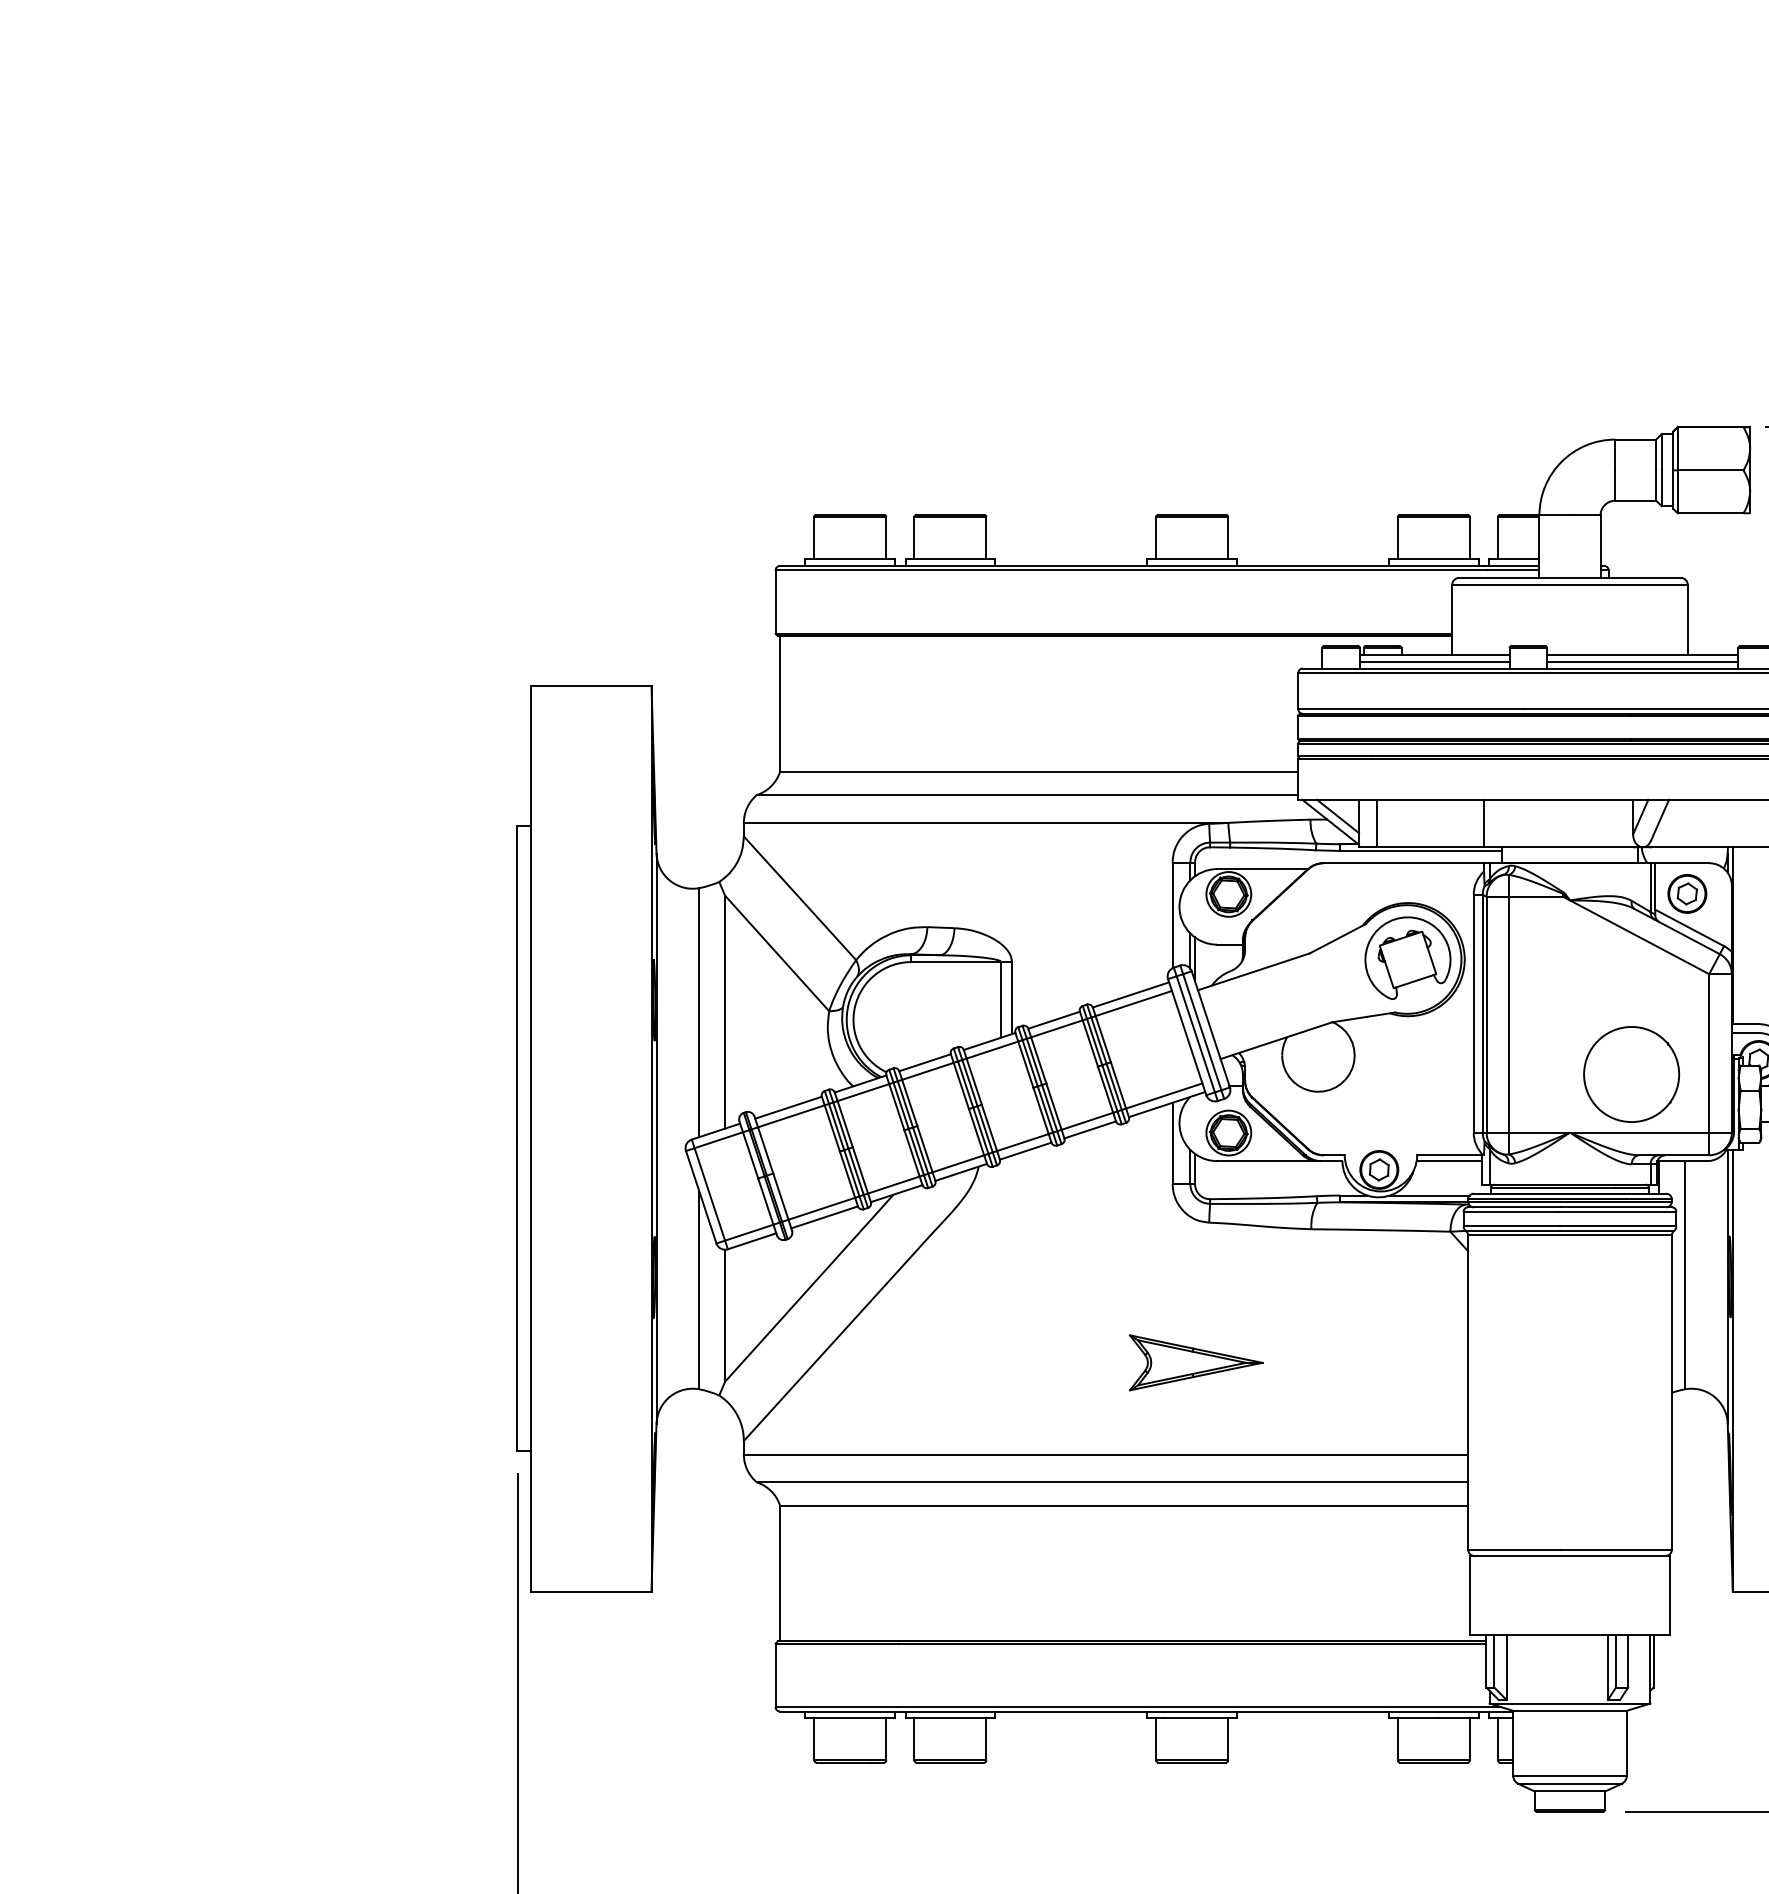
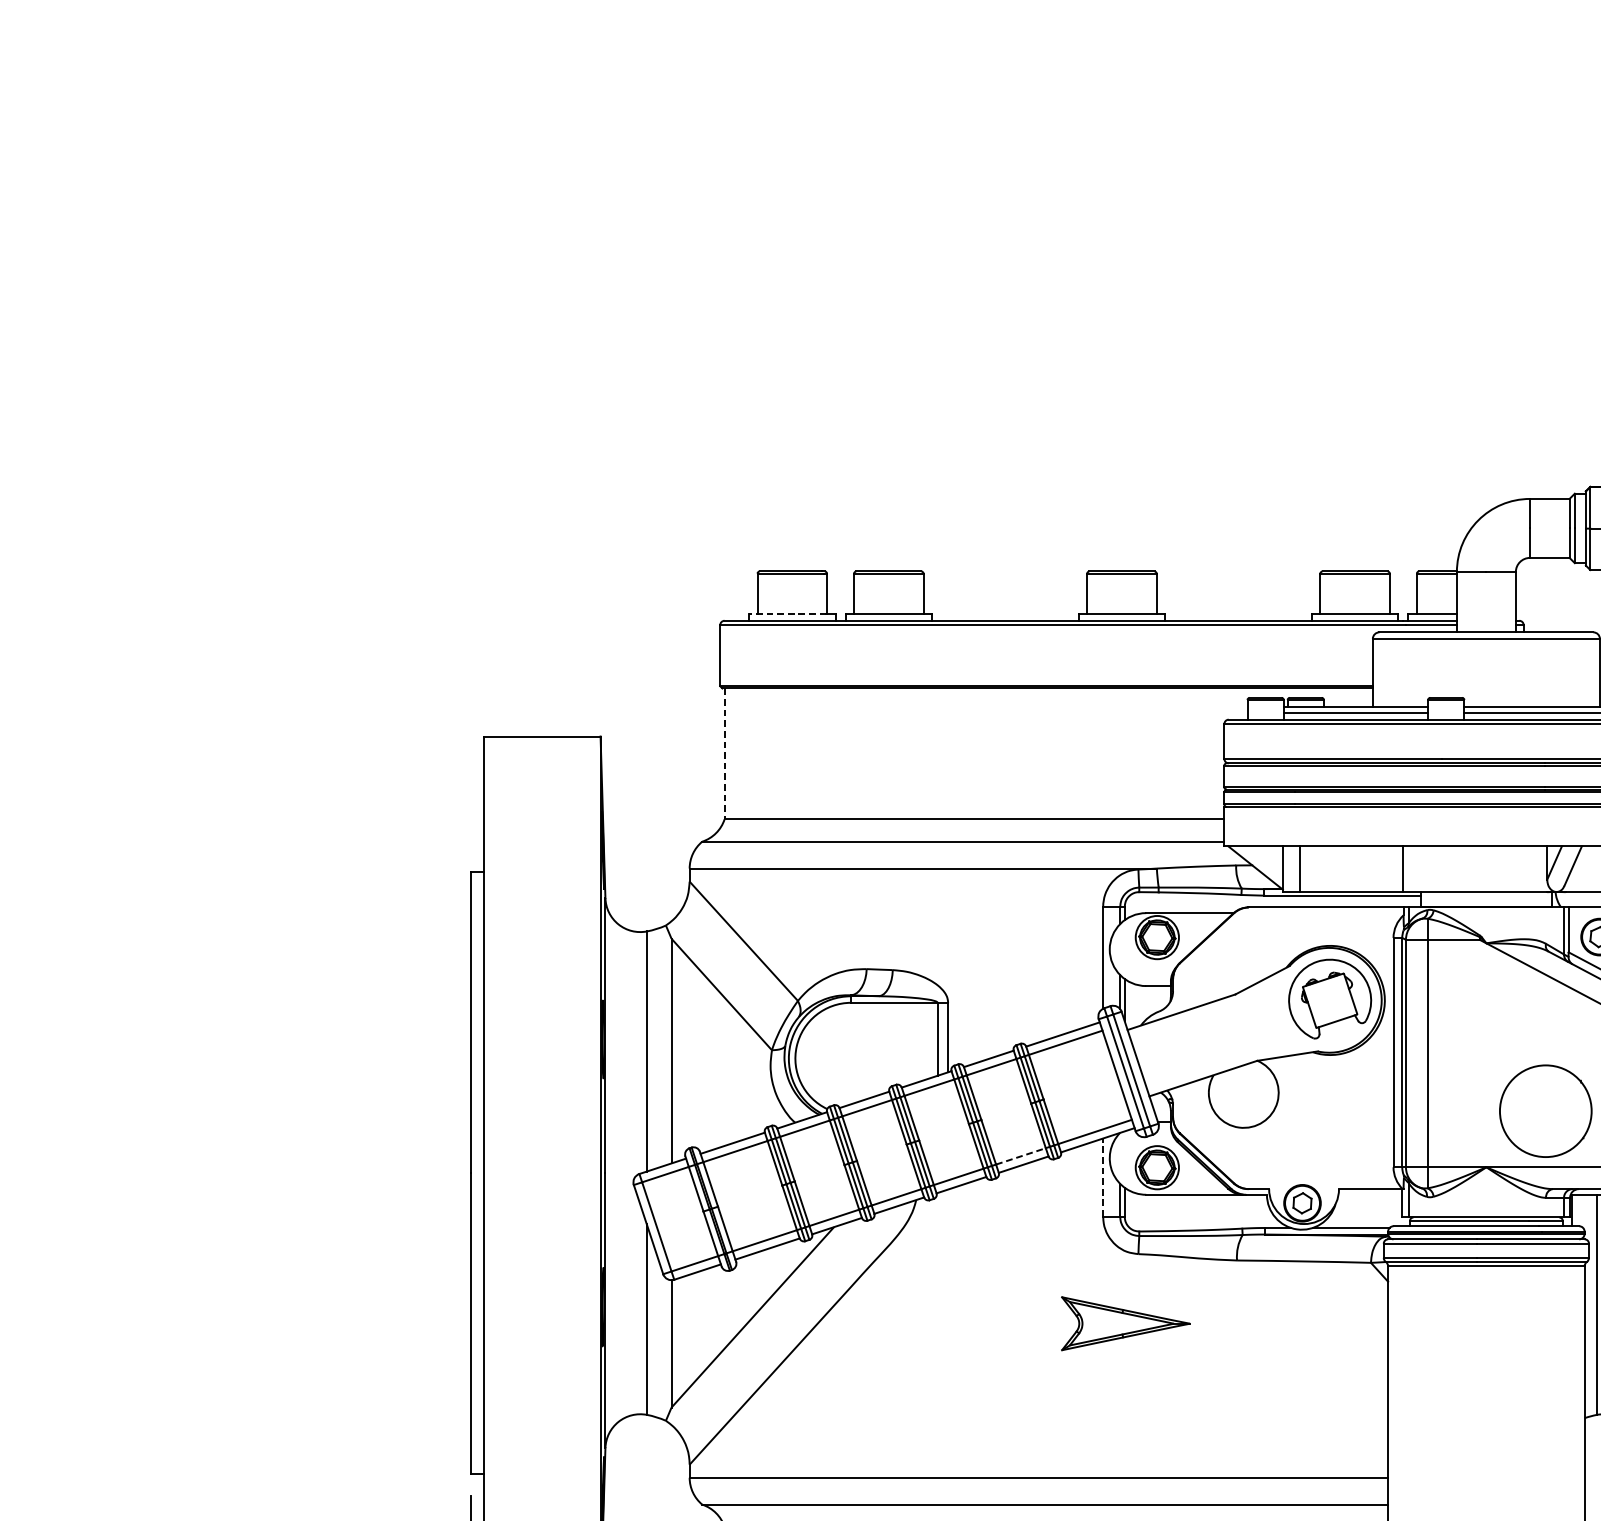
line: (845, 559) -> (787, 614), solid -> dashed
line: (780, 704) -> (724, 754), solid -> dashed
line: (1338, 816) -> (1263, 862), removed
line: (1087, 1121) -> (1021, 1156), solid -> dashed
line: (1172, 1143) -> (1103, 1177), solid -> dashed
line: (1449, 1161) -> (1370, 1195), removed
part: (1196, 1362) -> (1126, 1323), moved

